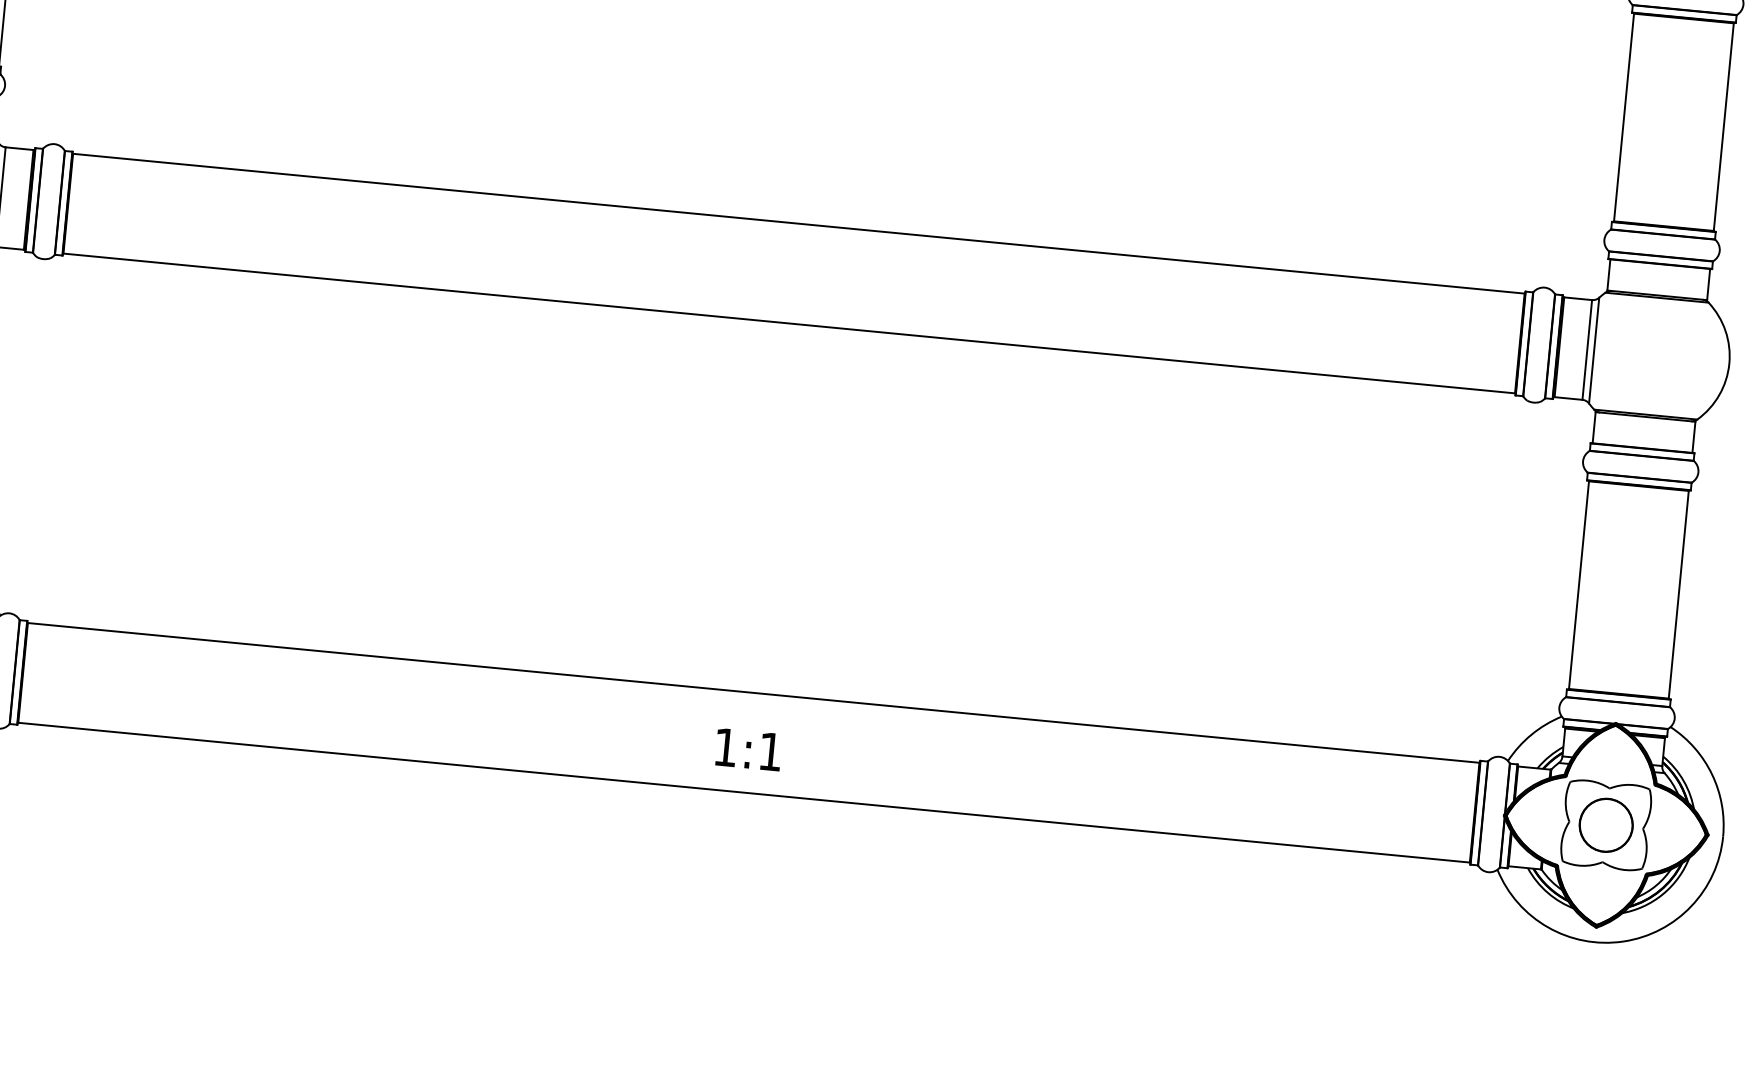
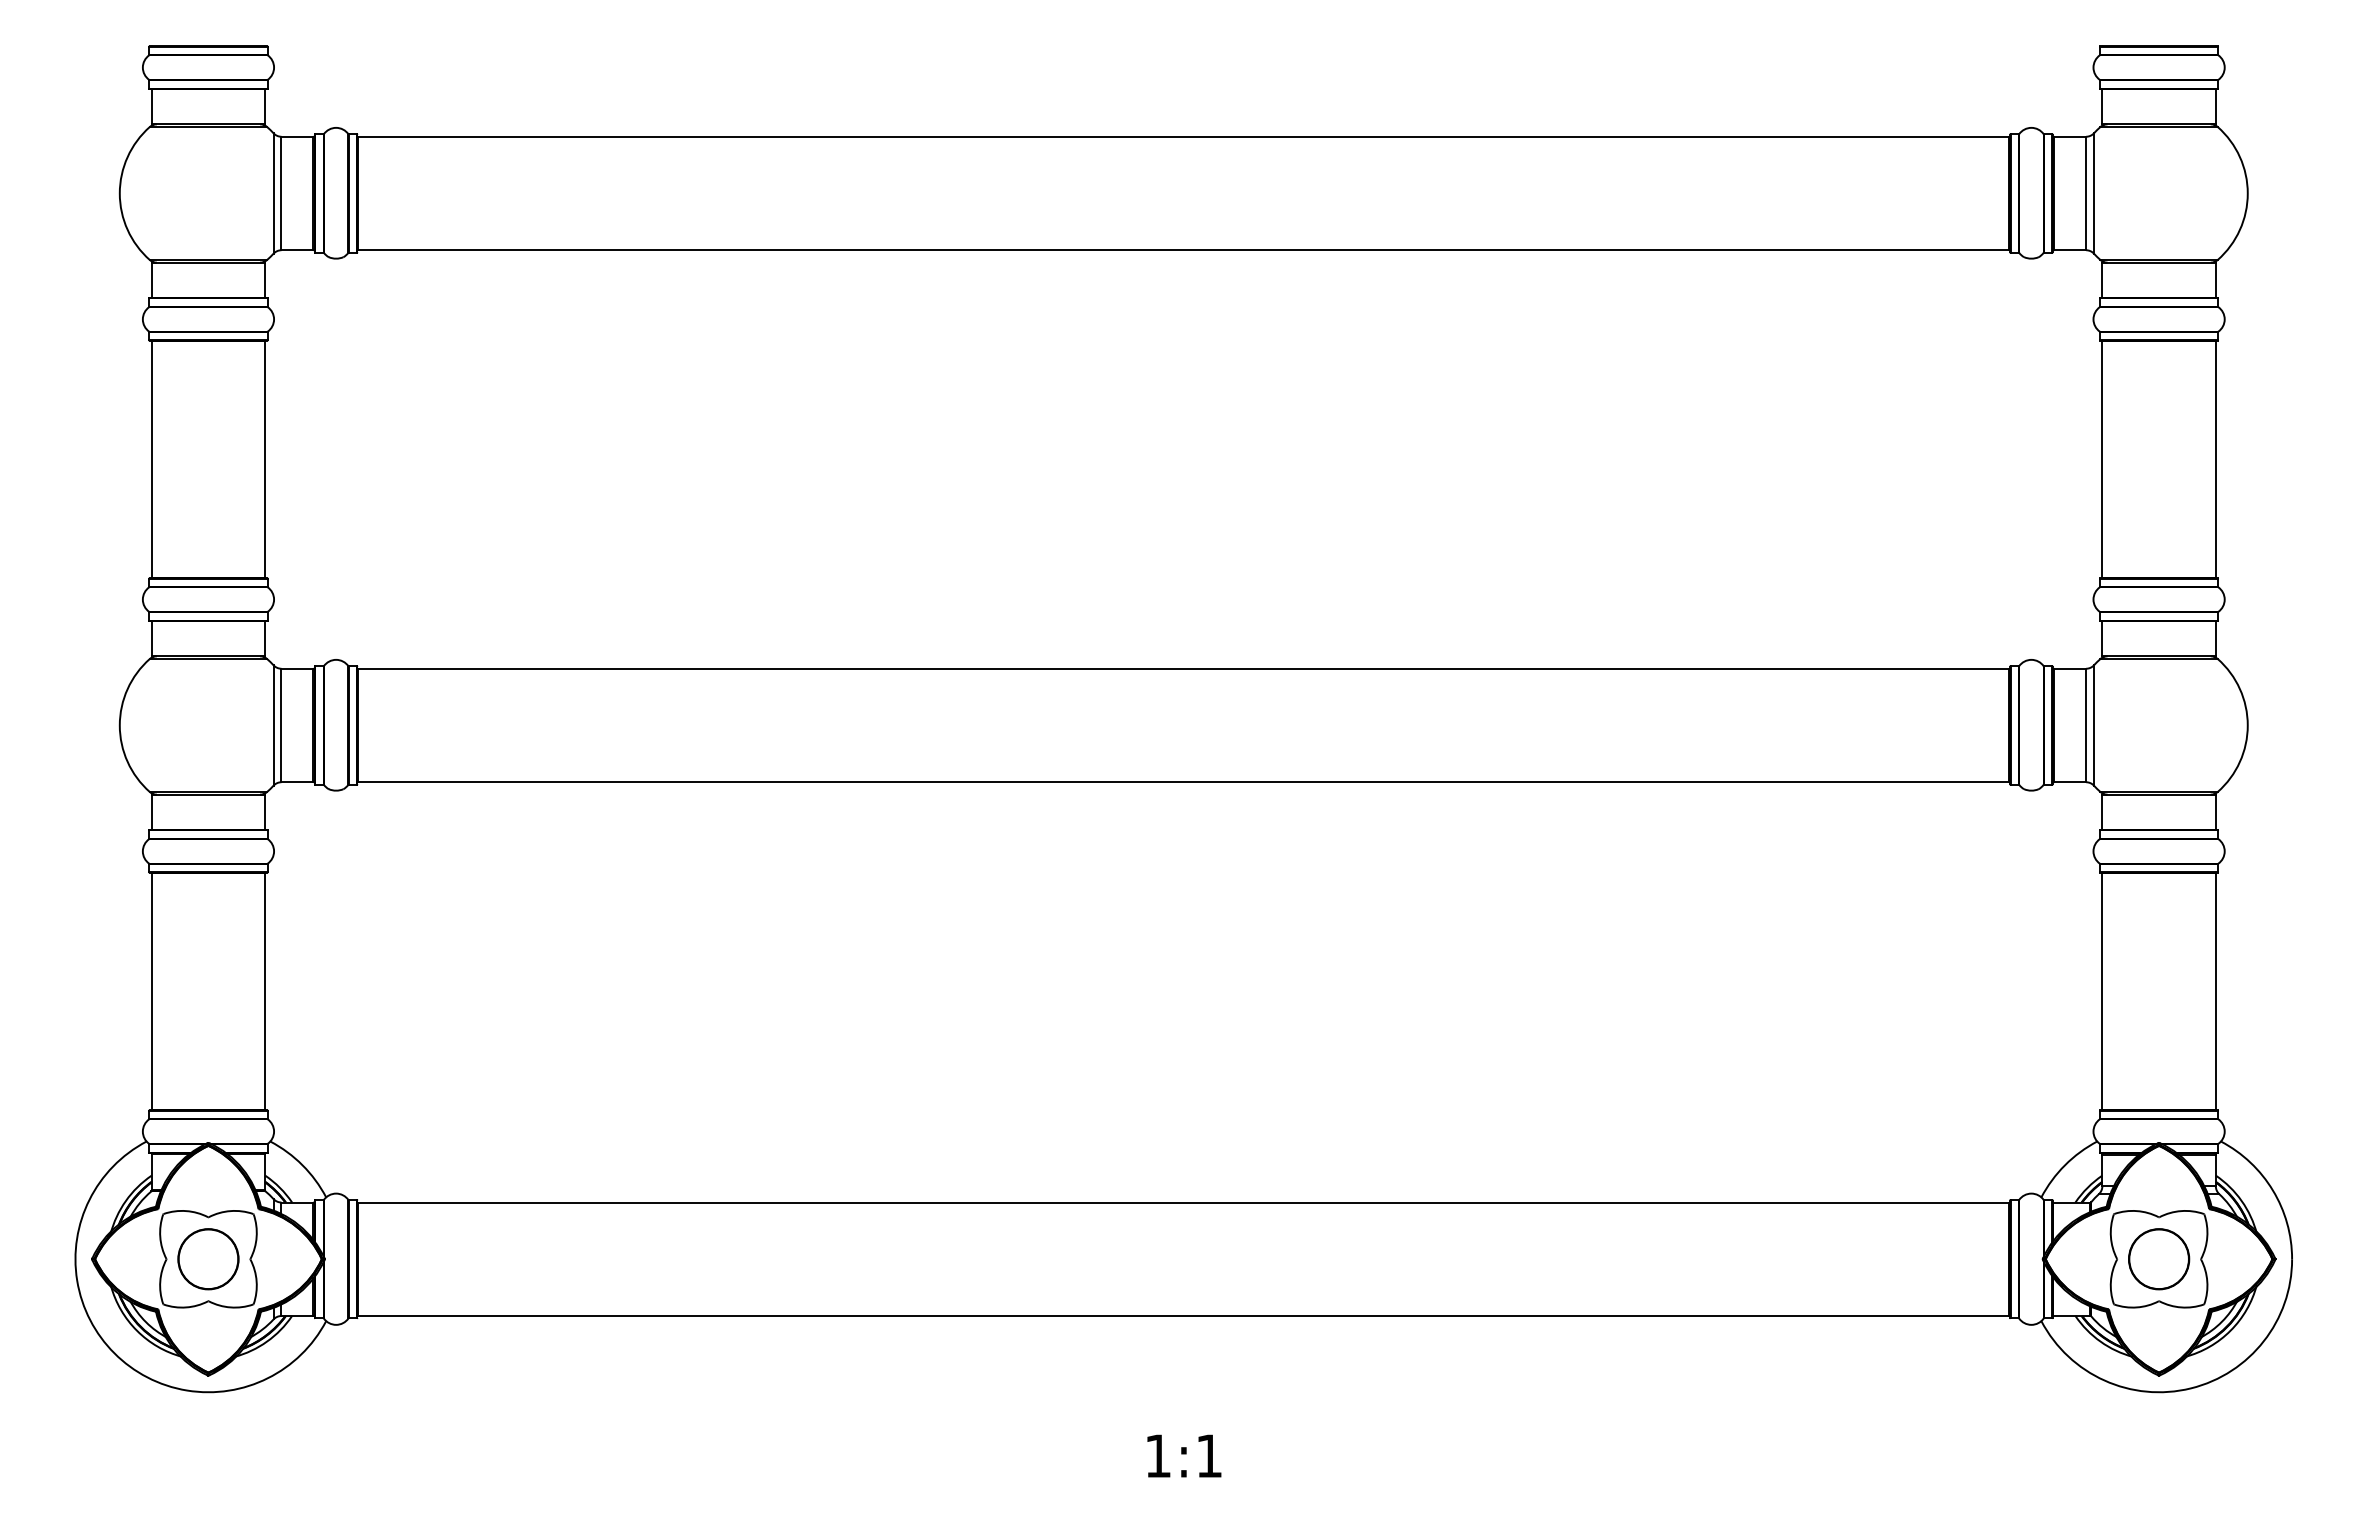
text: (748, 749) -> (1184, 1455), moved

